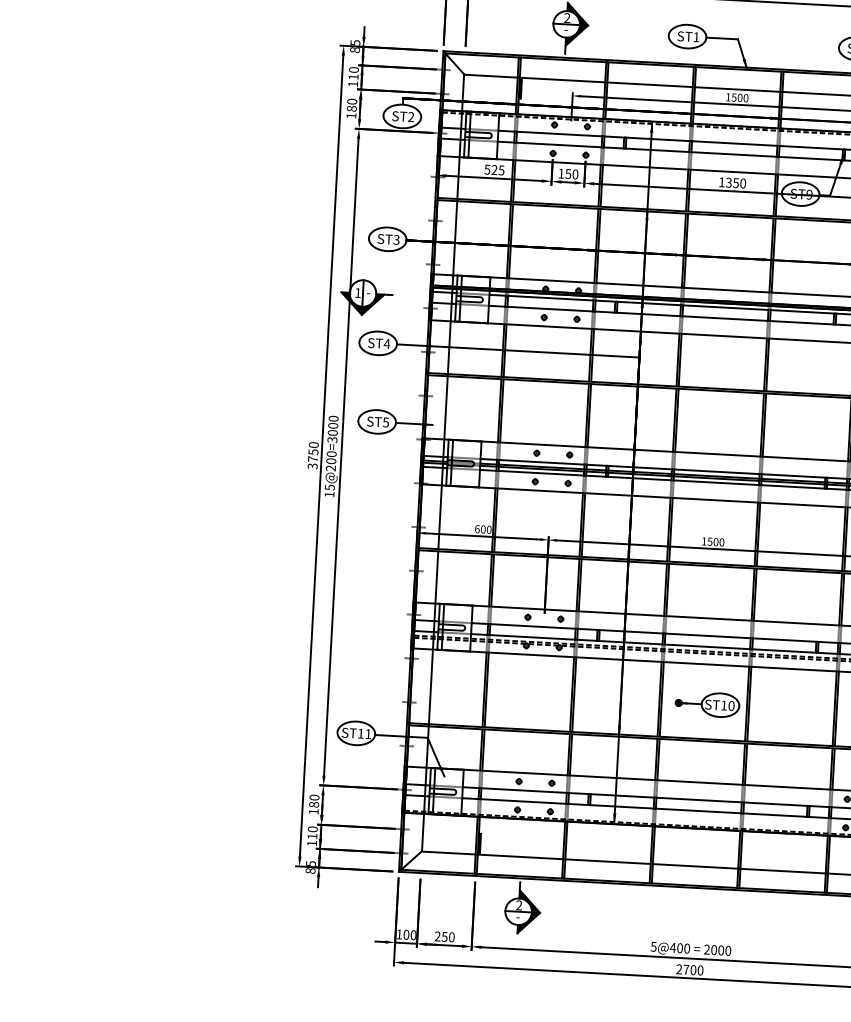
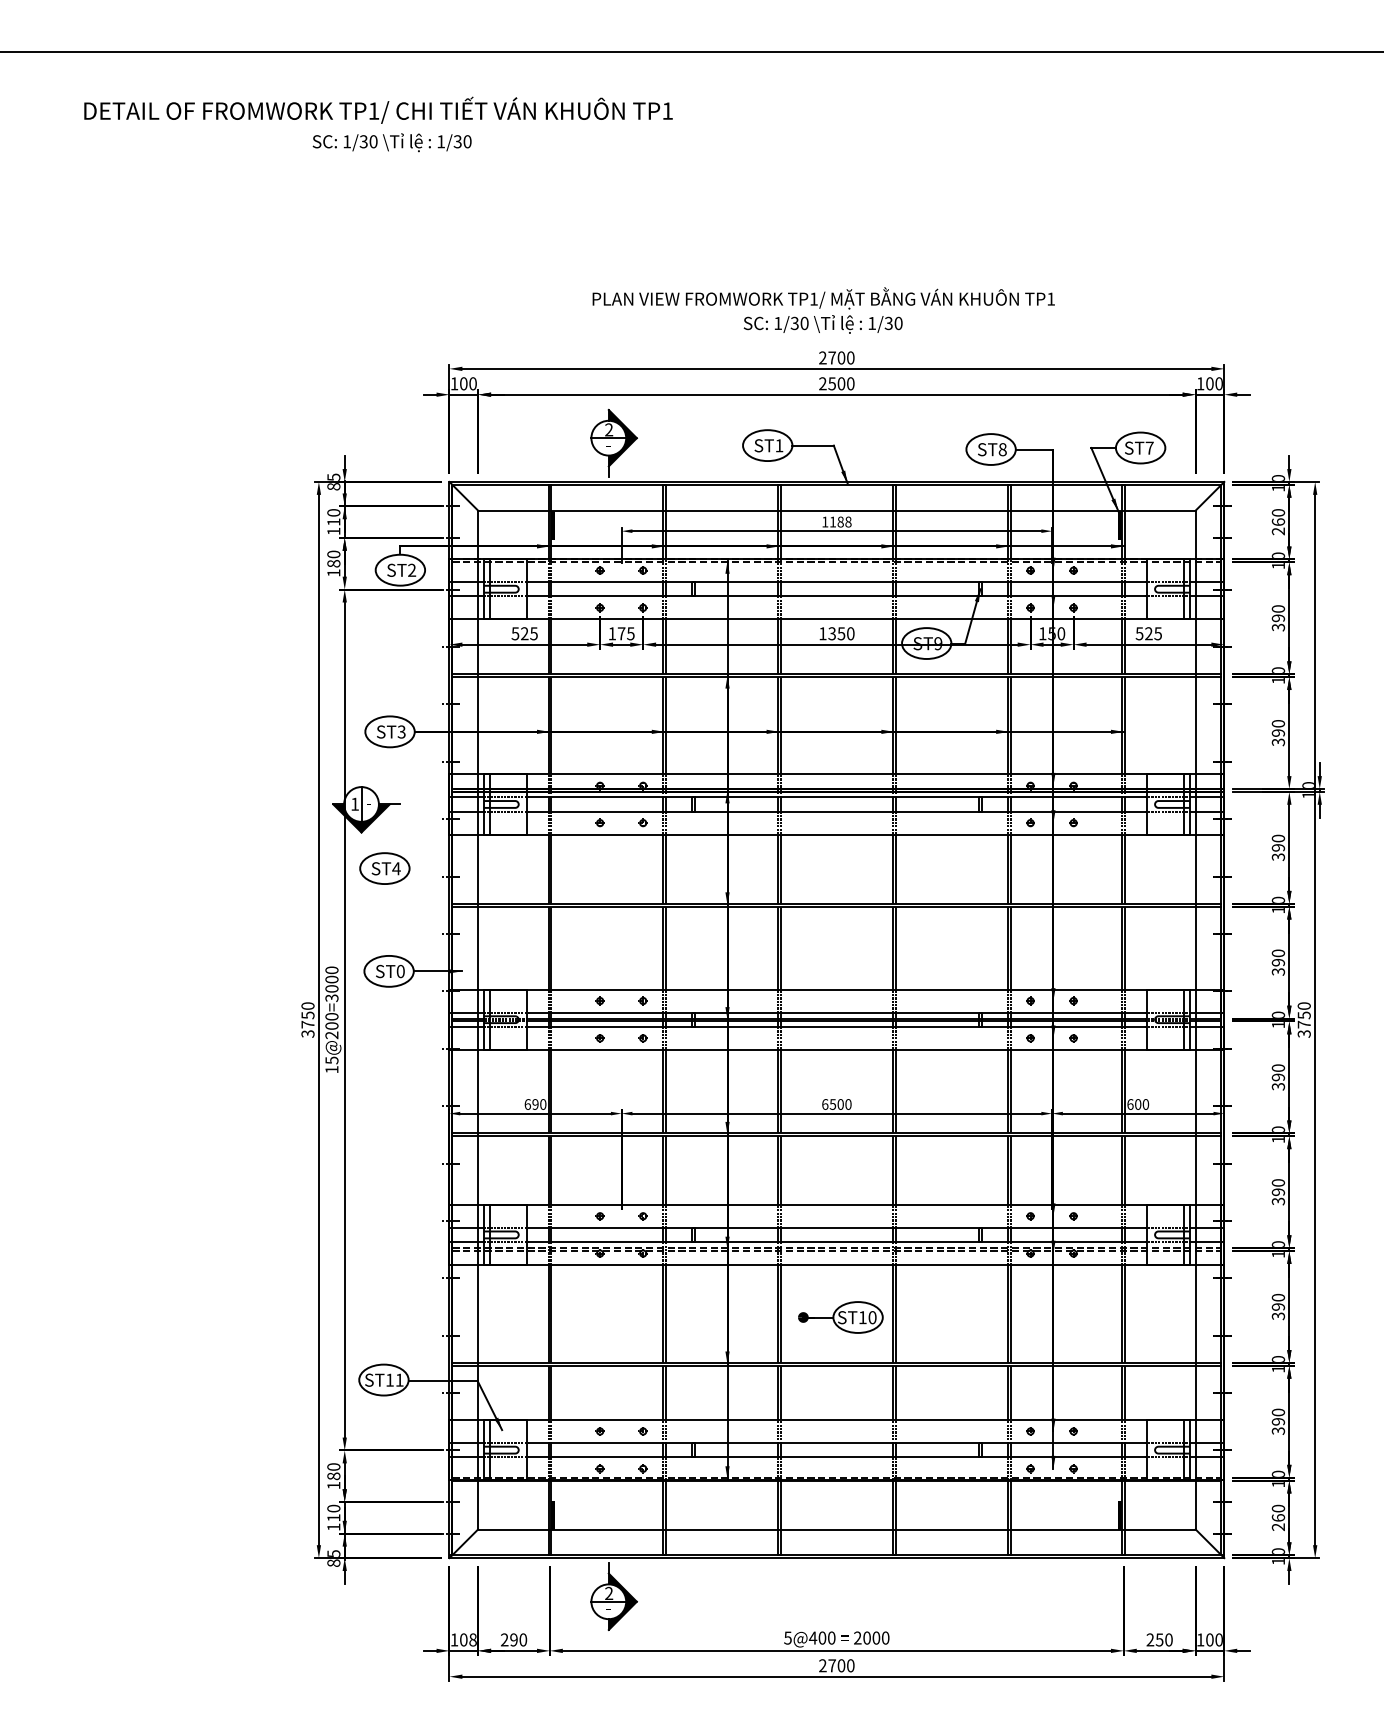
text: (739, 97) -> (840, 521), 1500 -> 1188
text: (571, 174) -> (625, 633), 150 -> 175
line: (518, 350) -> (568, 868), removed
text: (385, 422) -> (400, 971), ST5 -> ST0
text: (483, 529) -> (535, 1104), 600 -> 690
text: (704, 541) -> (825, 1104), 1500 -> 6500
text: (413, 935) -> (472, 1640), 100 -> 108
text: (444, 936) -> (513, 1639), 250 -> 290

